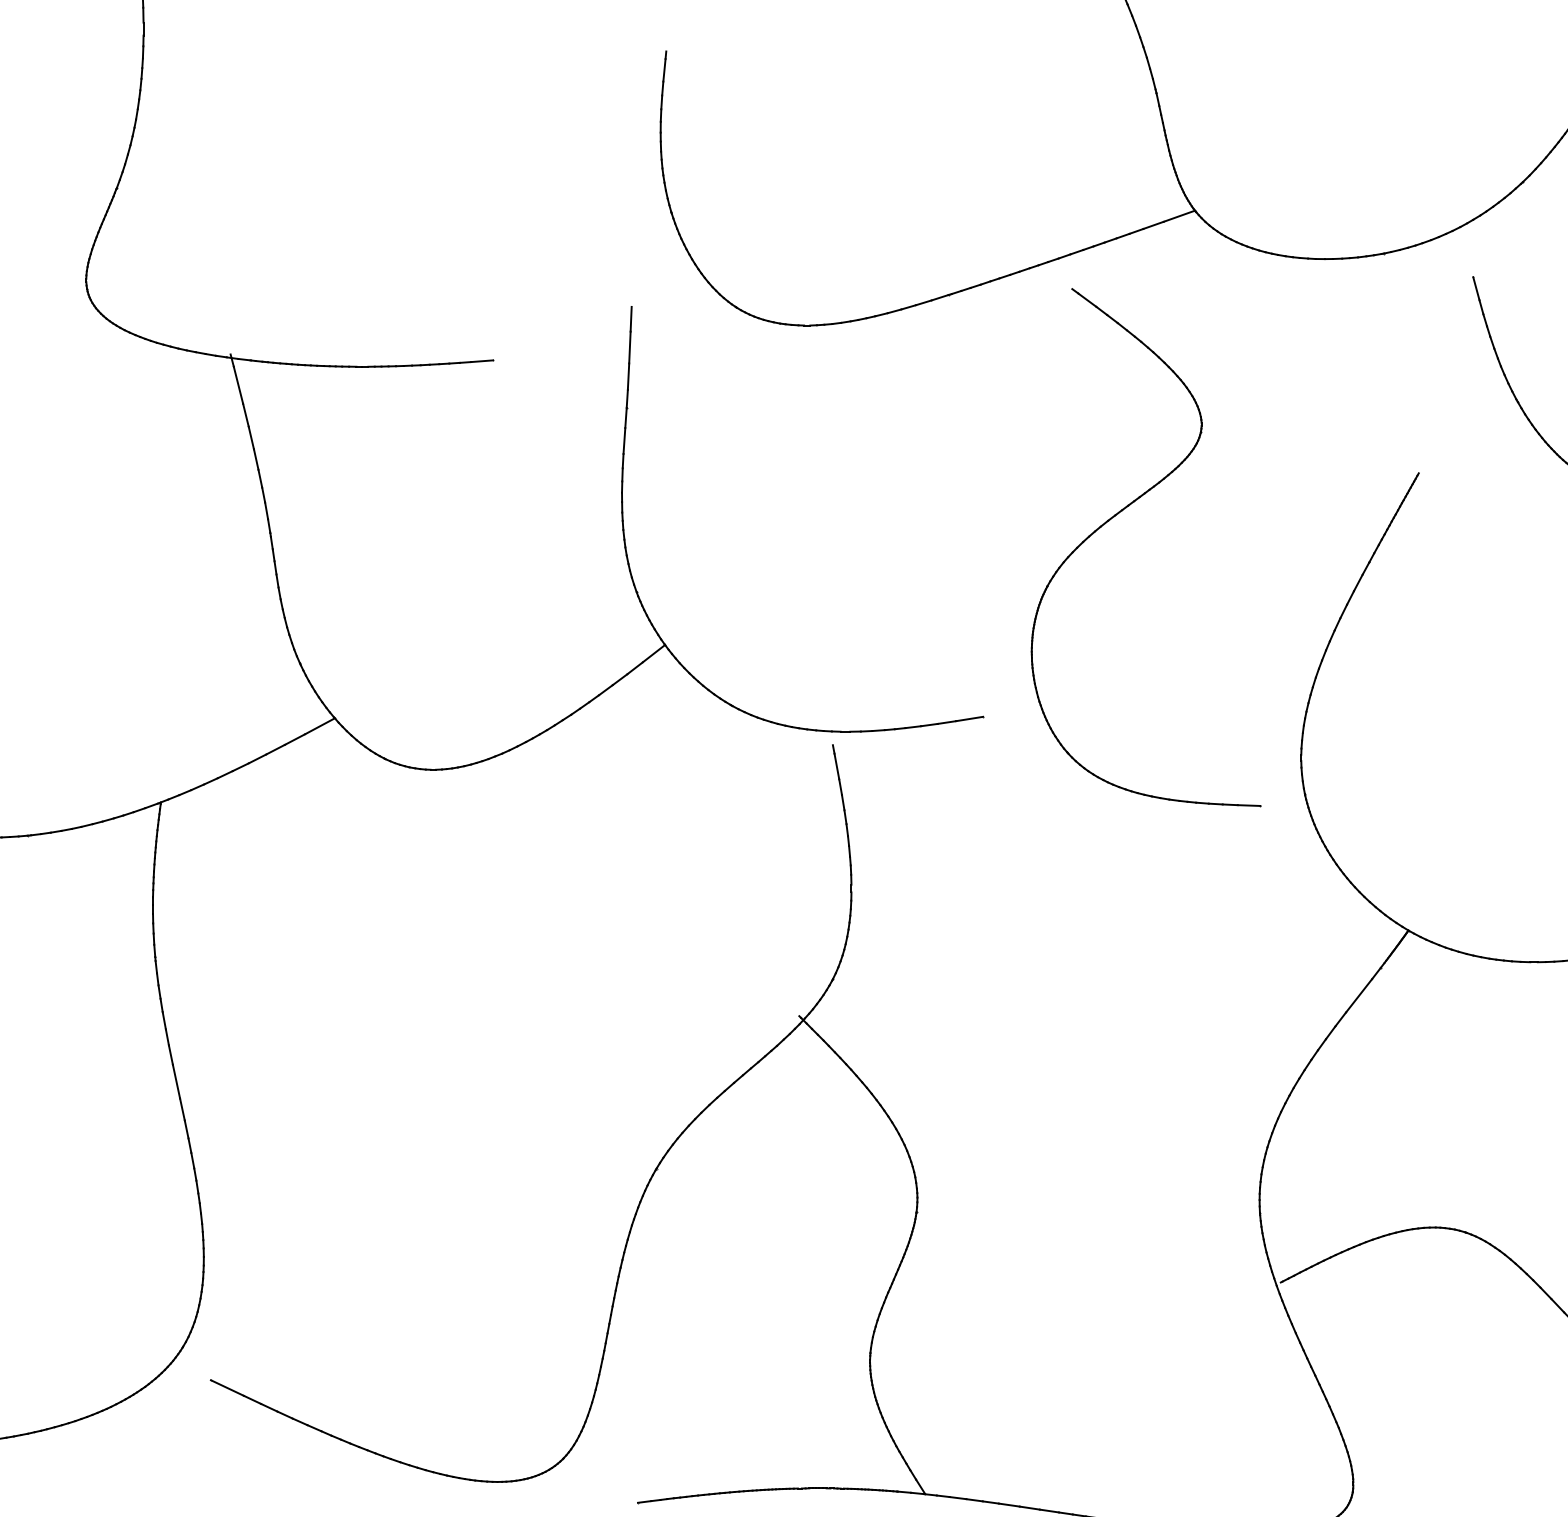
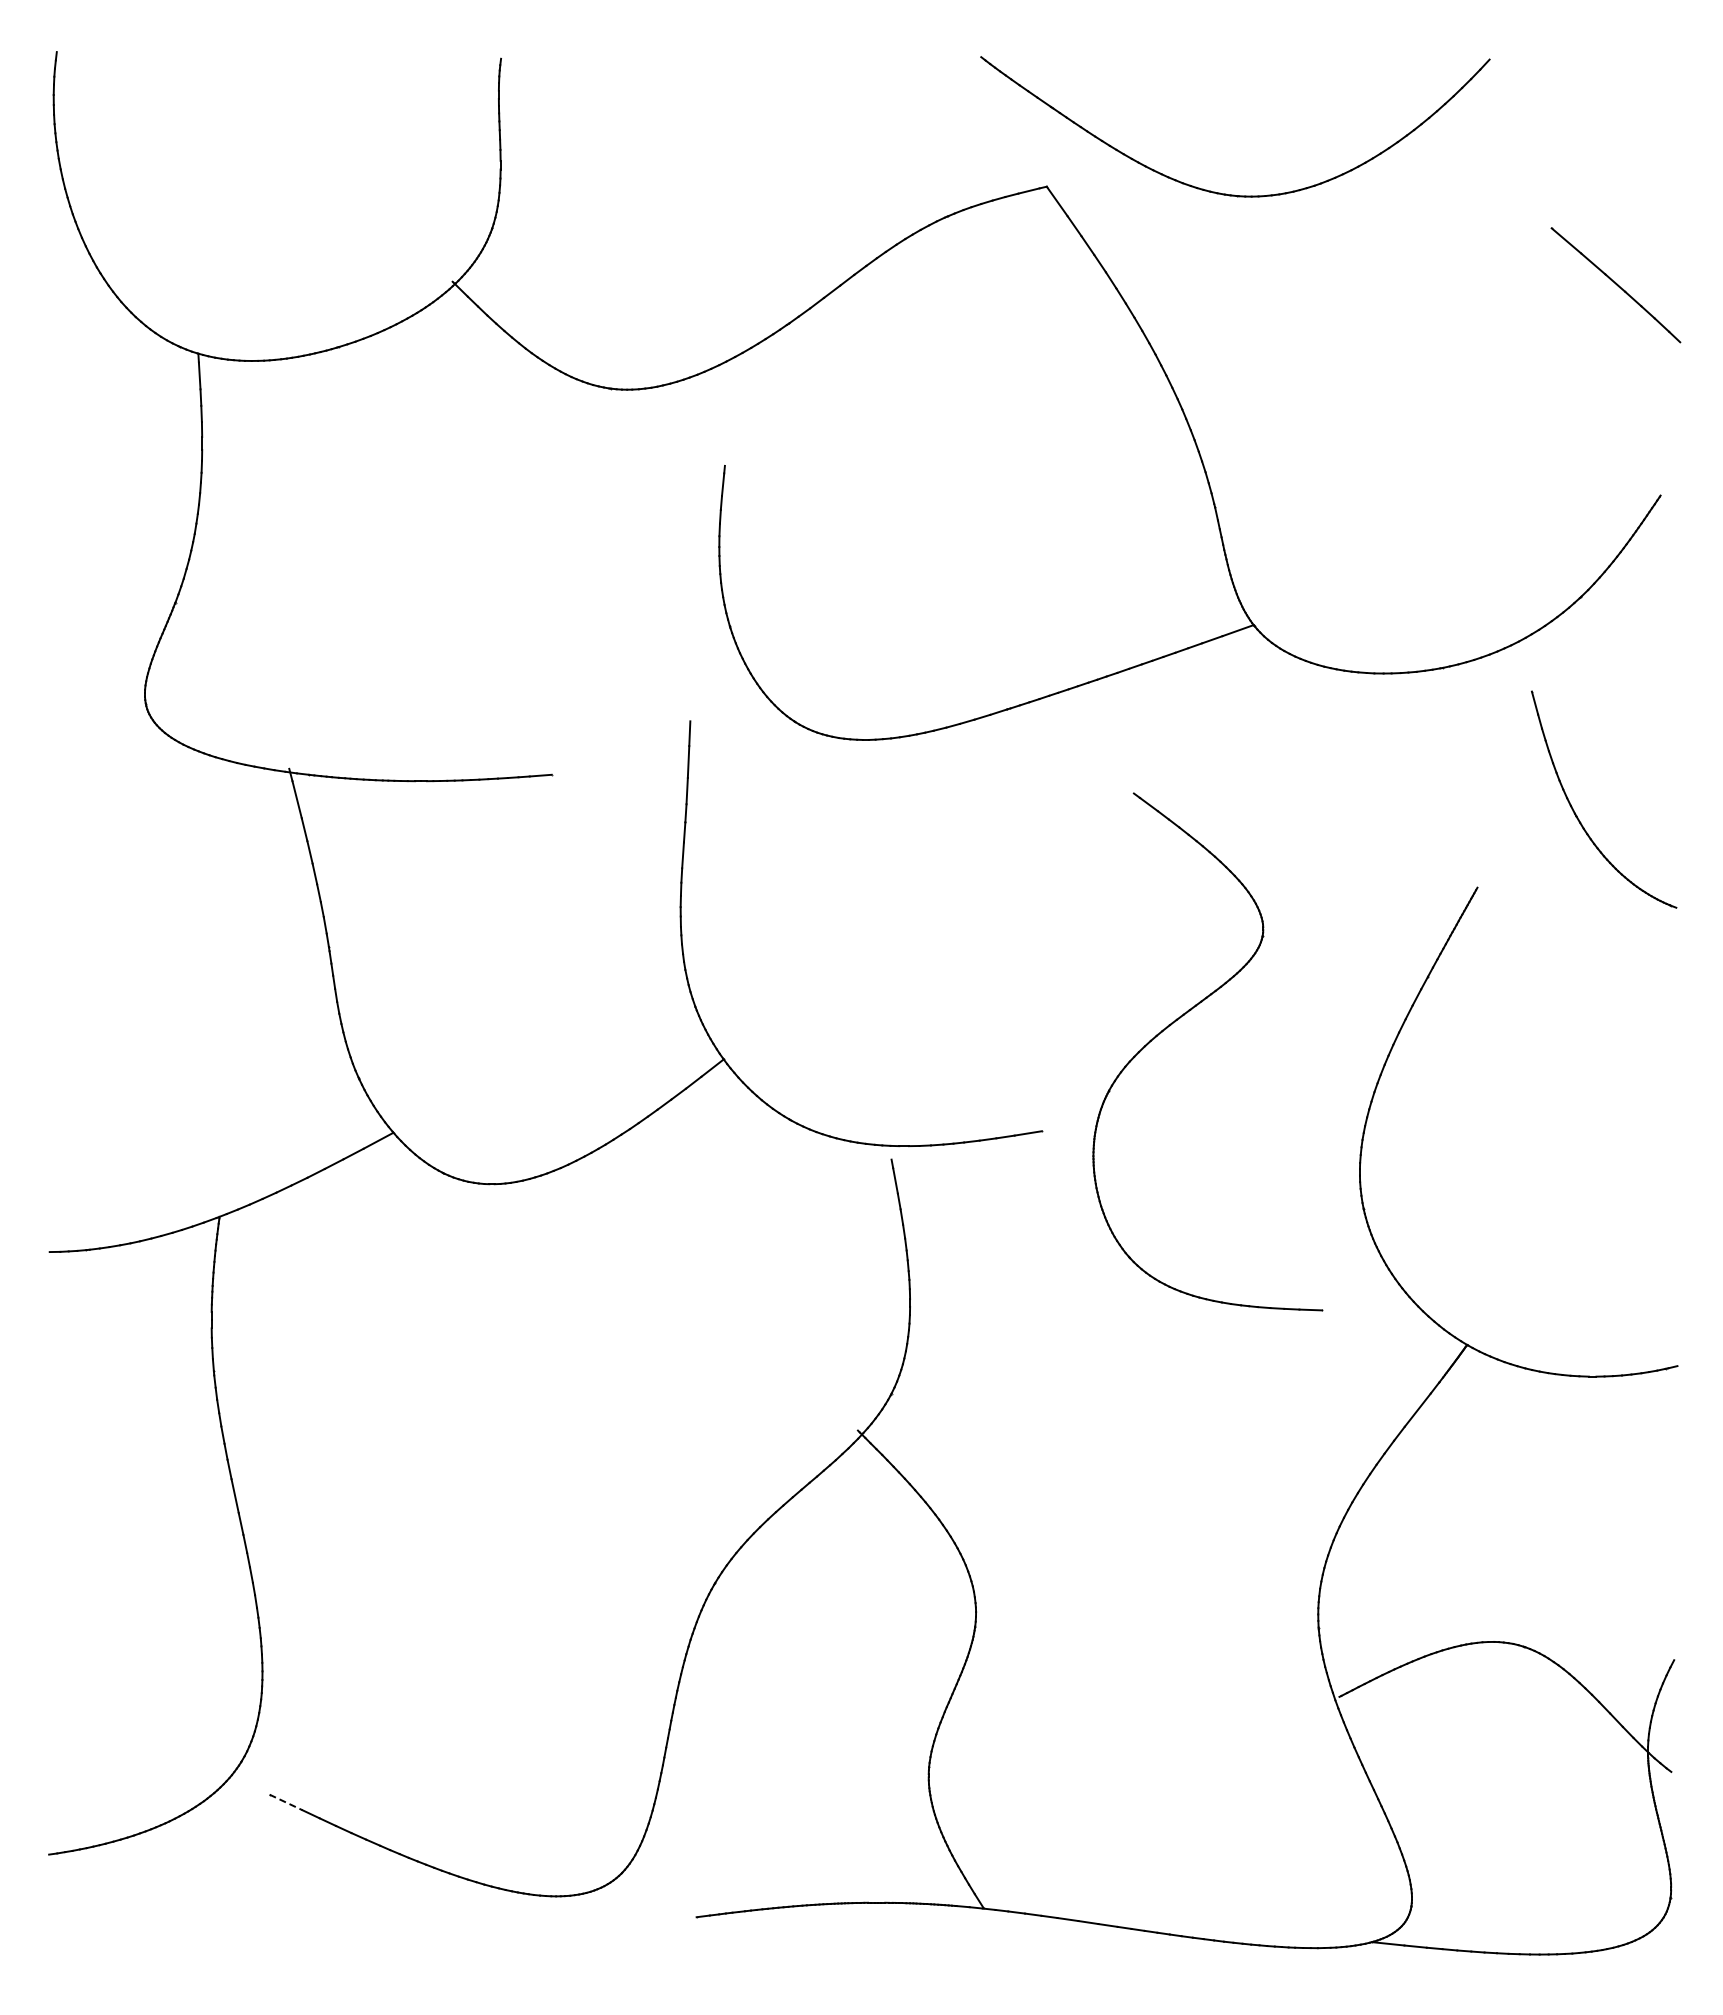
part: (1121, 512) -> (1183, 1016), moved
line: (227, 1388) -> (286, 1802), solid -> dashed

